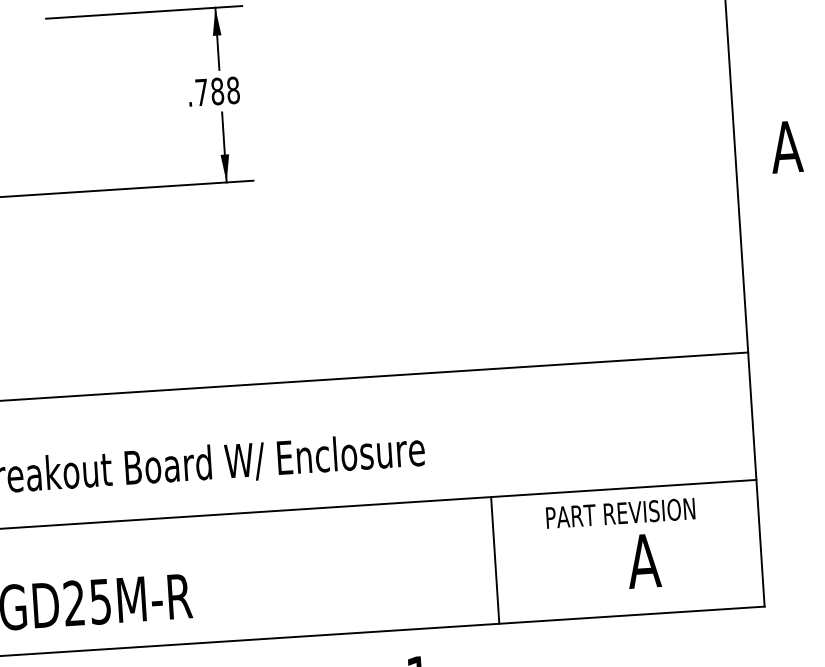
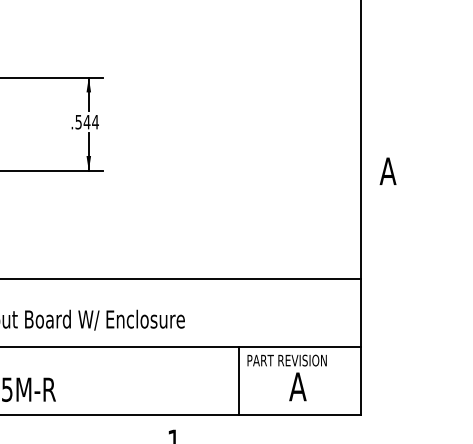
text: (216, 90) -> (86, 121), .788 -> .544
line: (494, 560) -> (238, 381), moved

